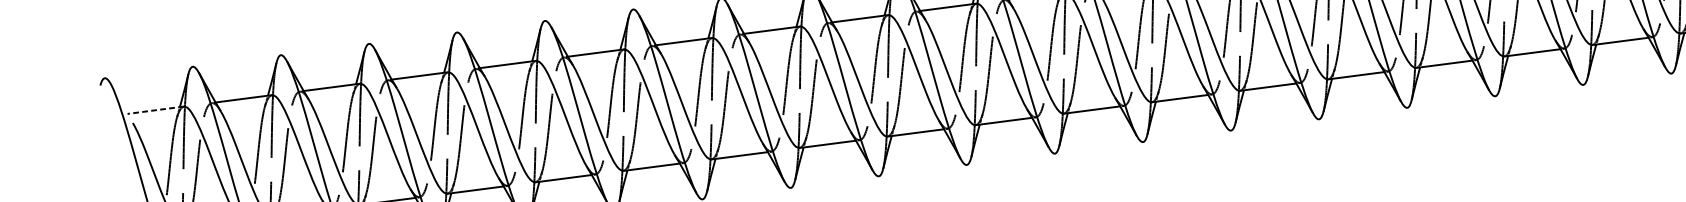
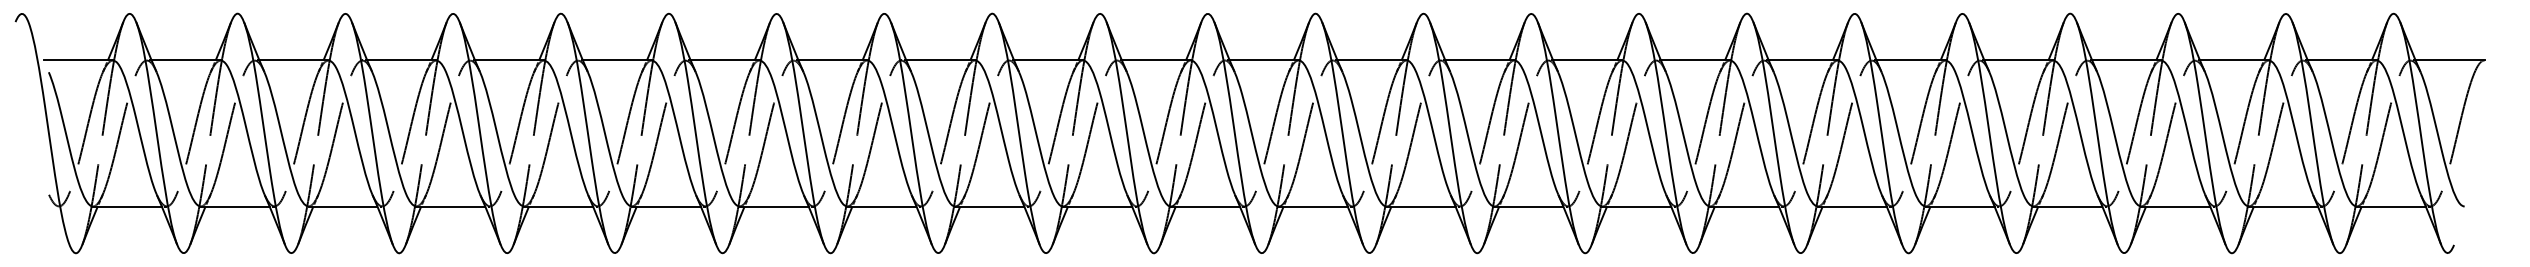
line: (155, 110) -> (77, 60), dashed -> solid

